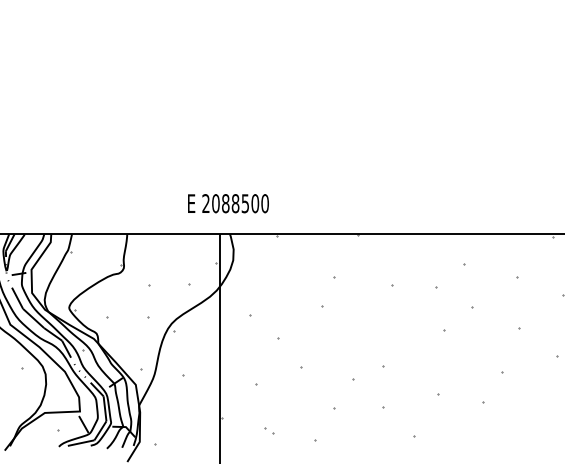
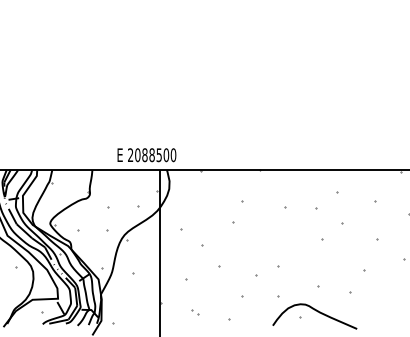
text: (228, 203) -> (146, 155), moved
curve: (438, 430) -> (318, 312), added

